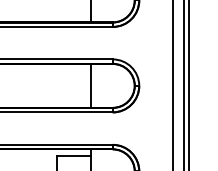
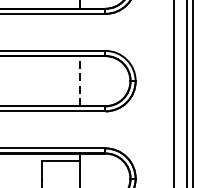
line: (90, 85) -> (80, 80), solid -> dashed

